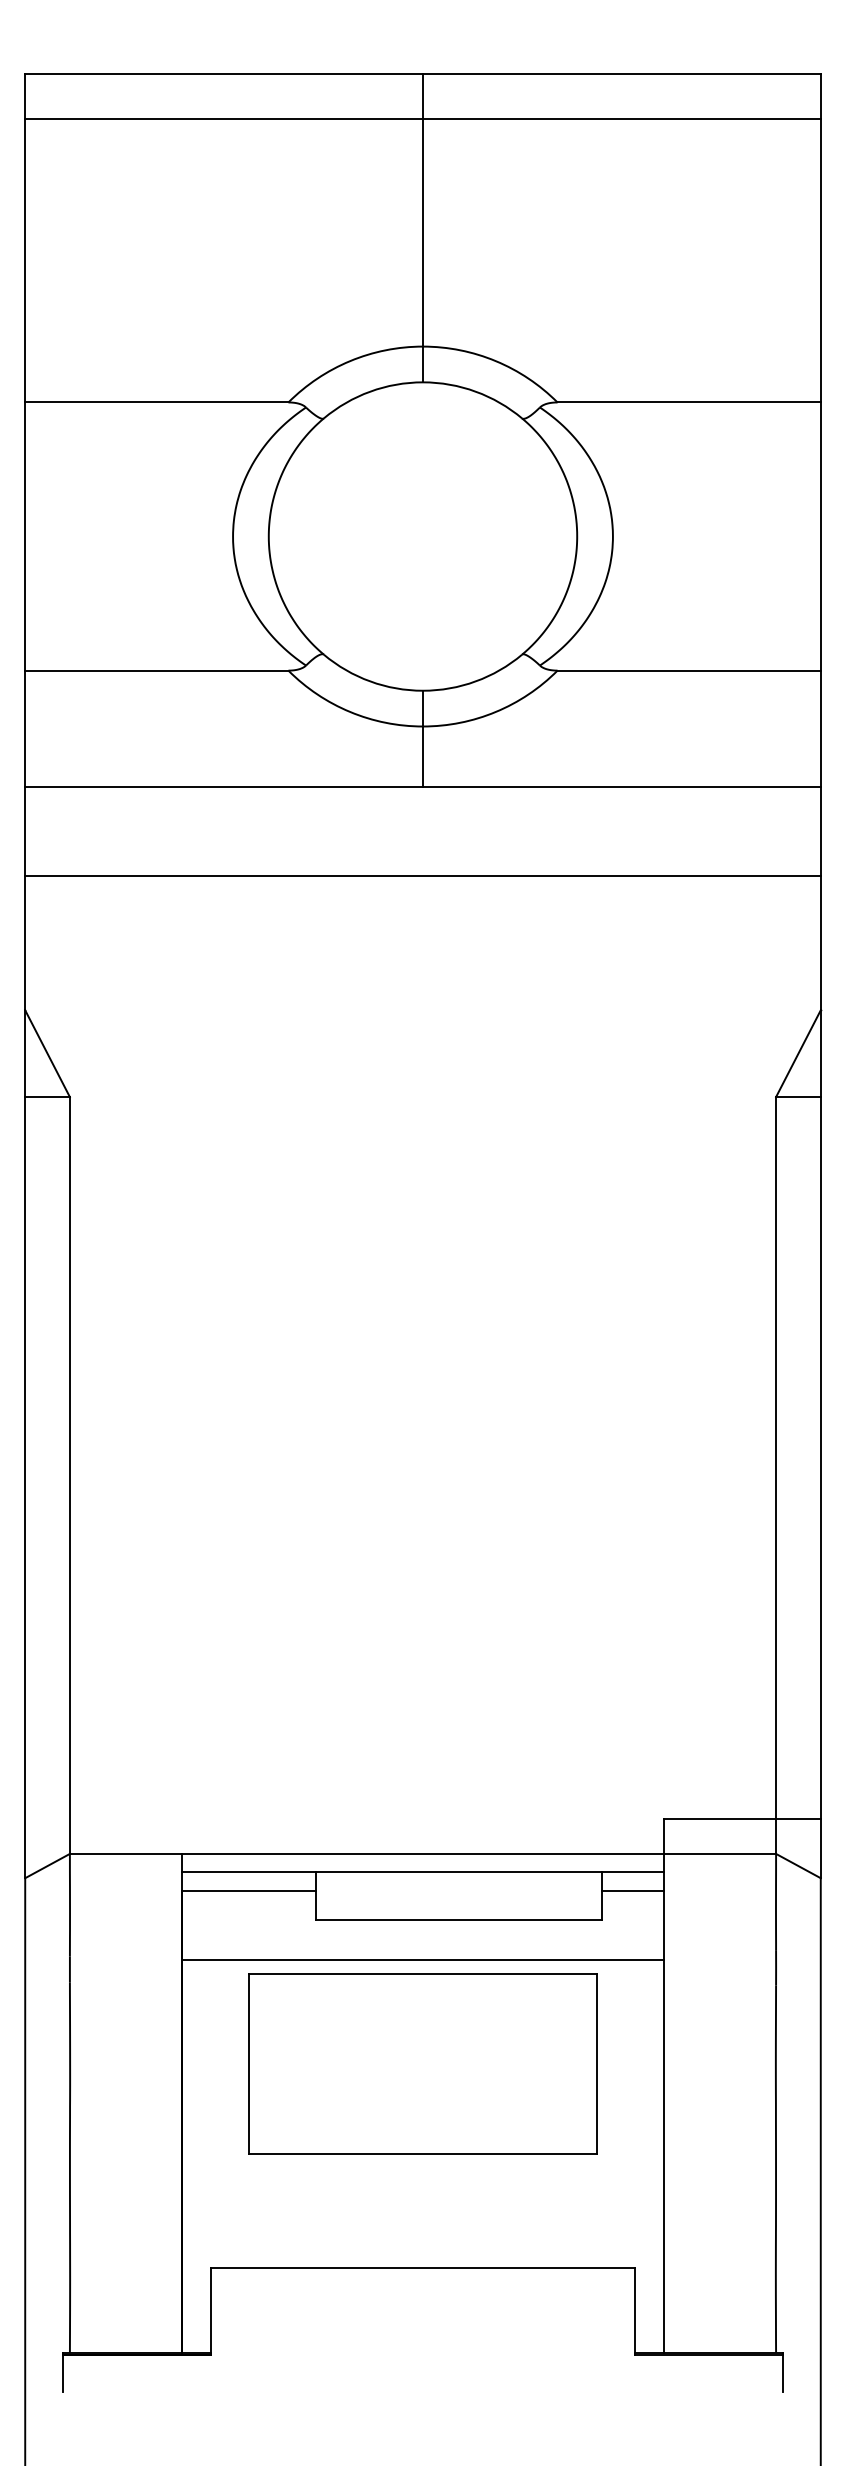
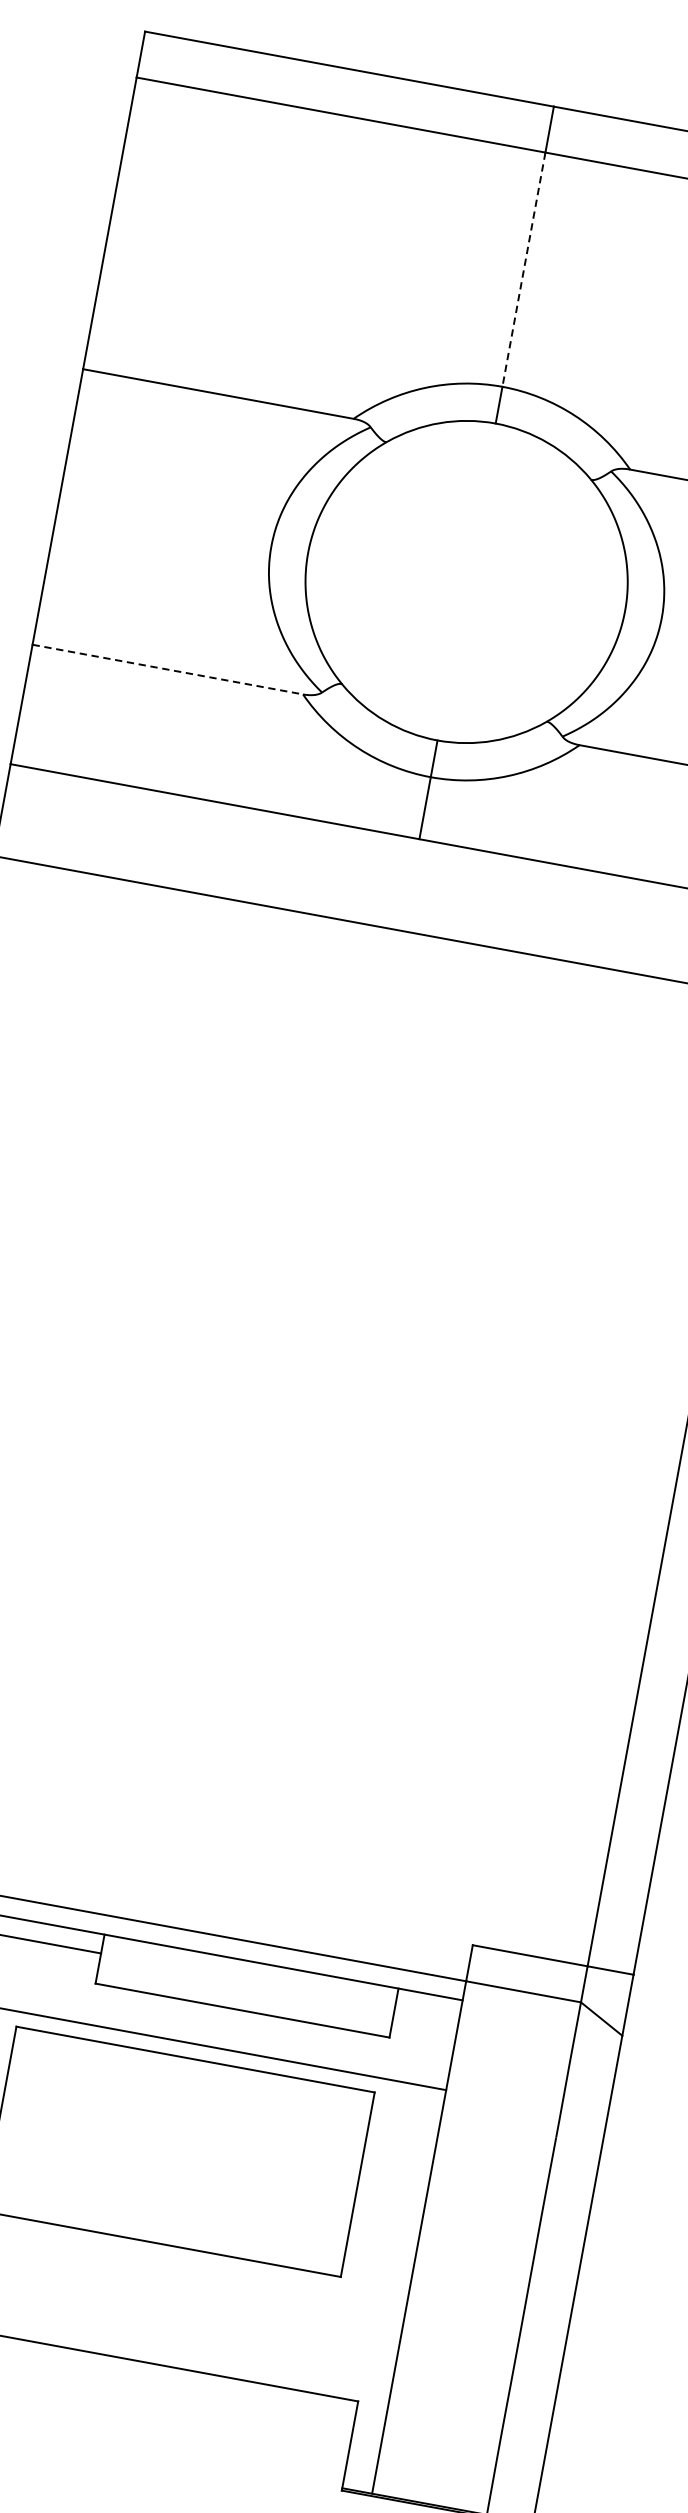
line: (422, 232) -> (523, 269), solid -> dashed
line: (156, 670) -> (167, 669), solid -> dashed
line: (632, 1890) -> (426, 2012), removed

